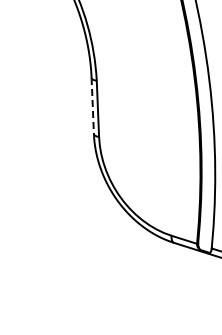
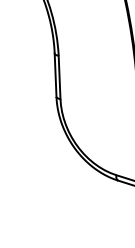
line: (92, 106) -> (55, 75), dashed -> solid

